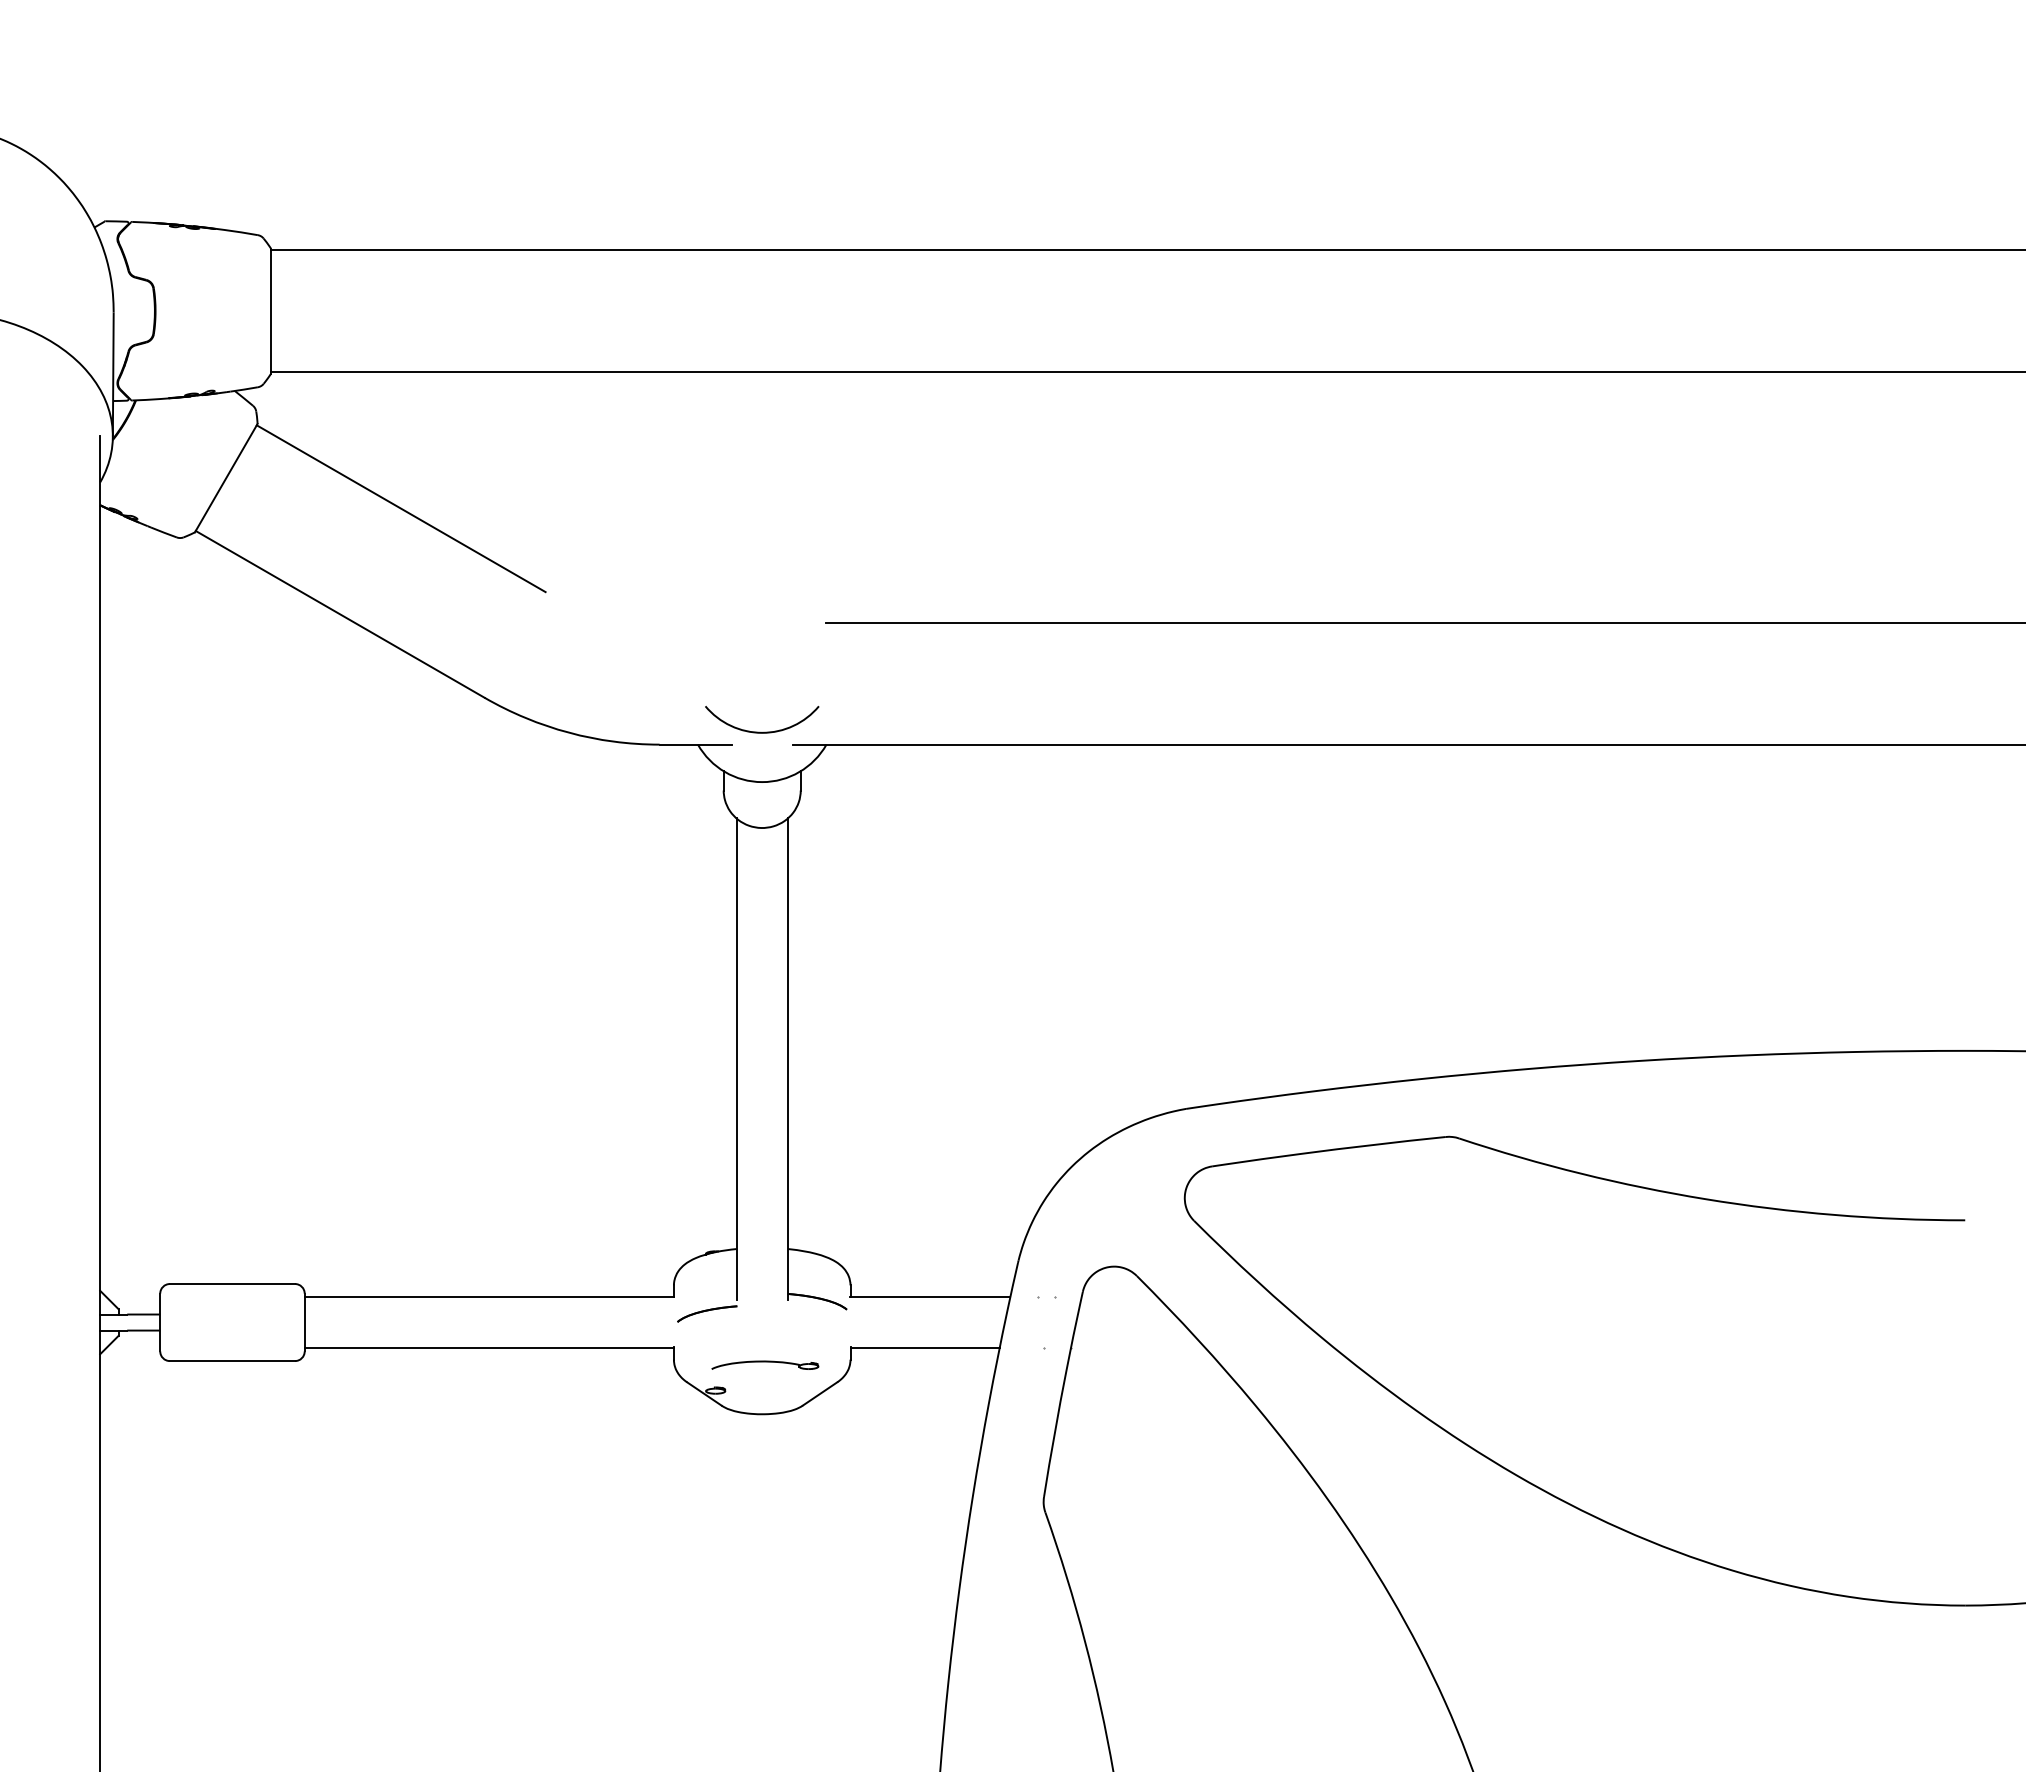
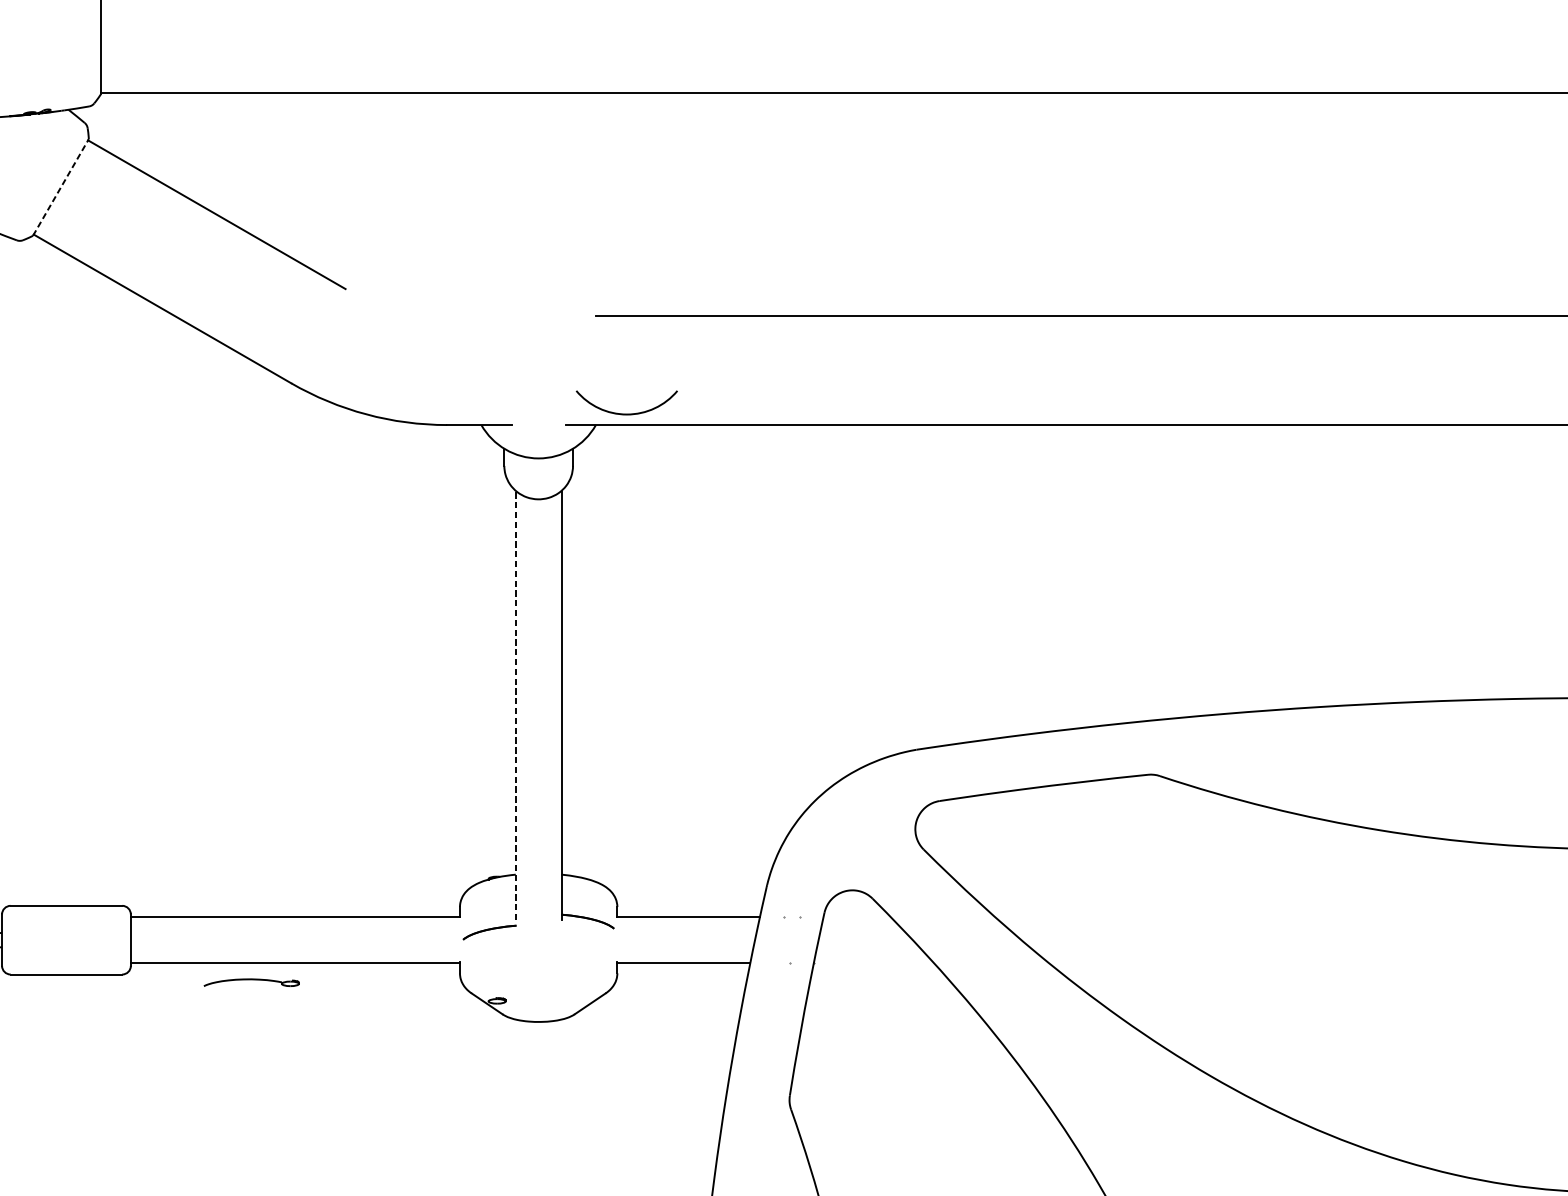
line: (226, 478) -> (61, 187), solid -> dashed
arc: (763, 731) -> (628, 413), moved
line: (736, 1059) -> (515, 705), solid -> dashed
part: (765, 1364) -> (251, 982), moved

